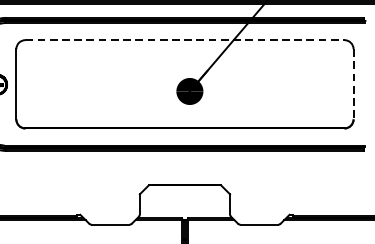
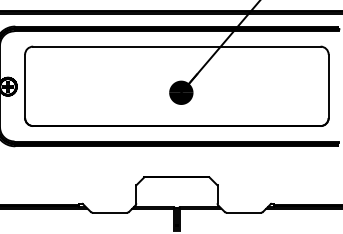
line: (184, 40) -> (176, 46), dashed -> solid
line: (353, 84) -> (328, 86), dashed -> solid

